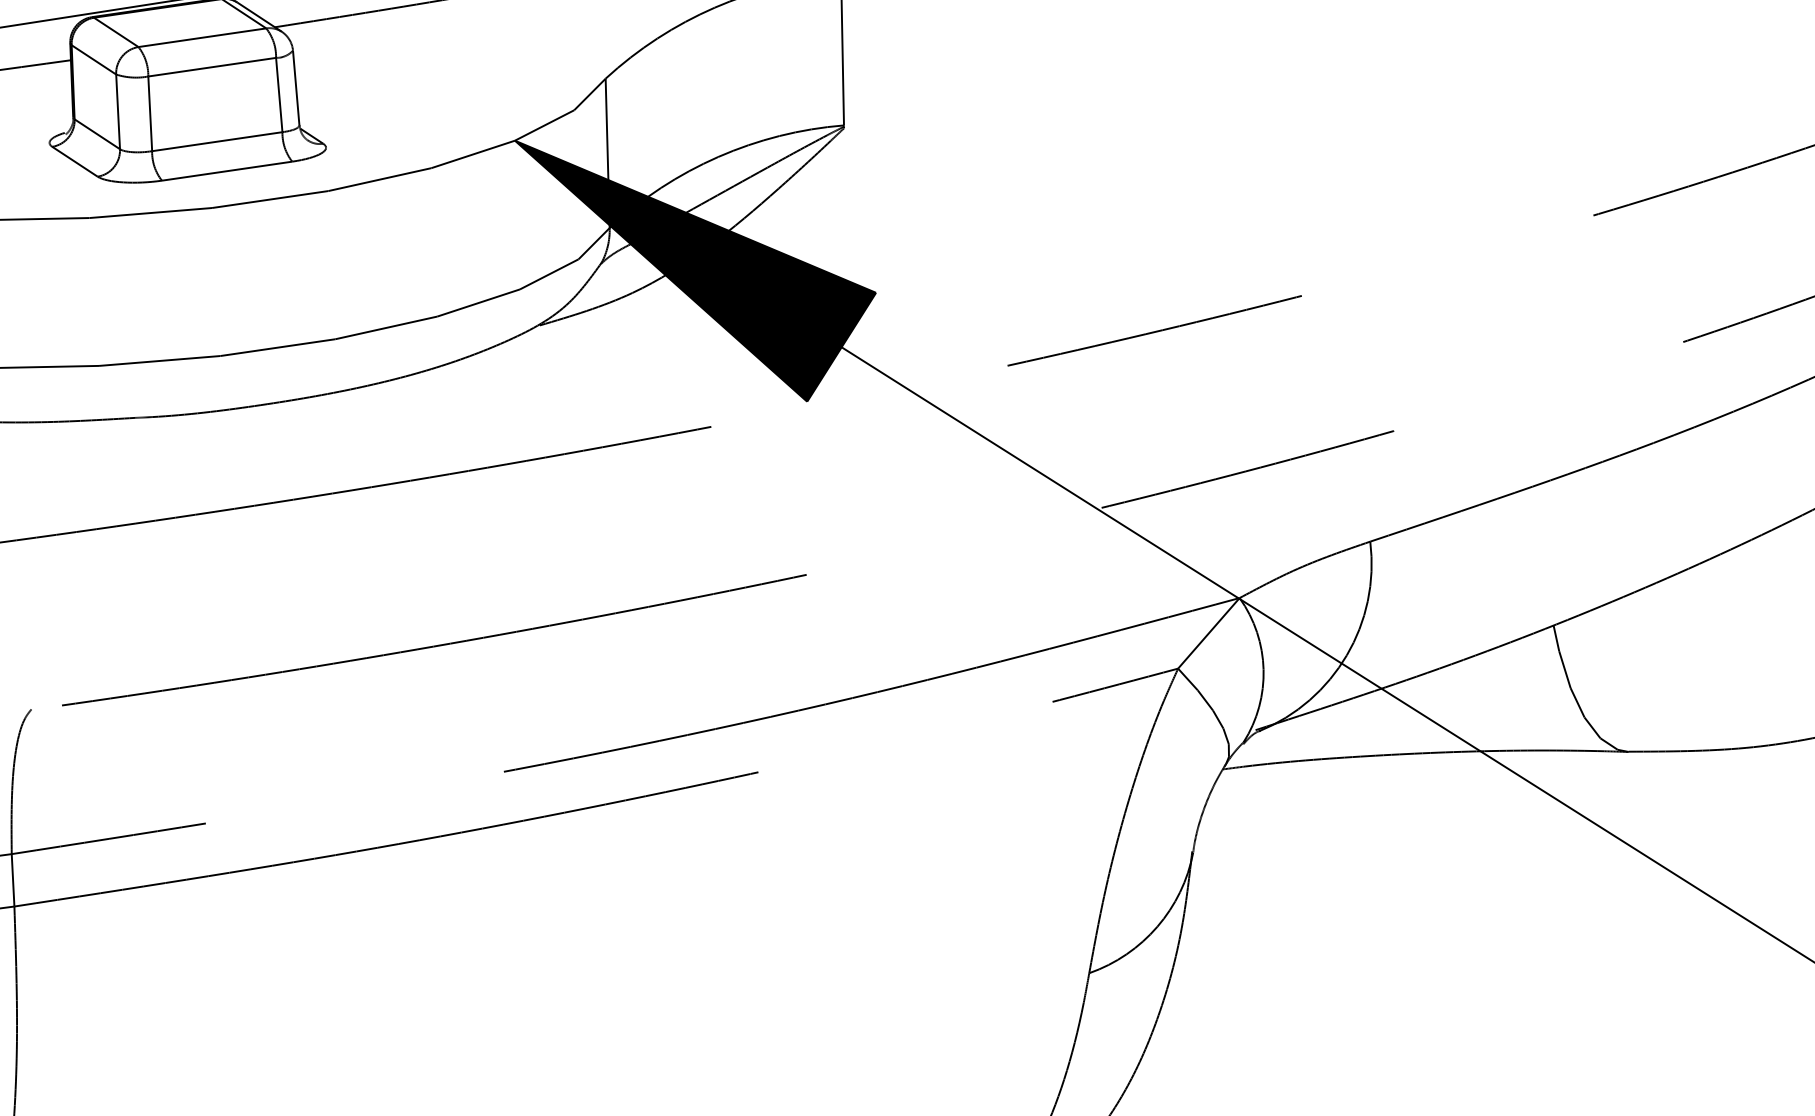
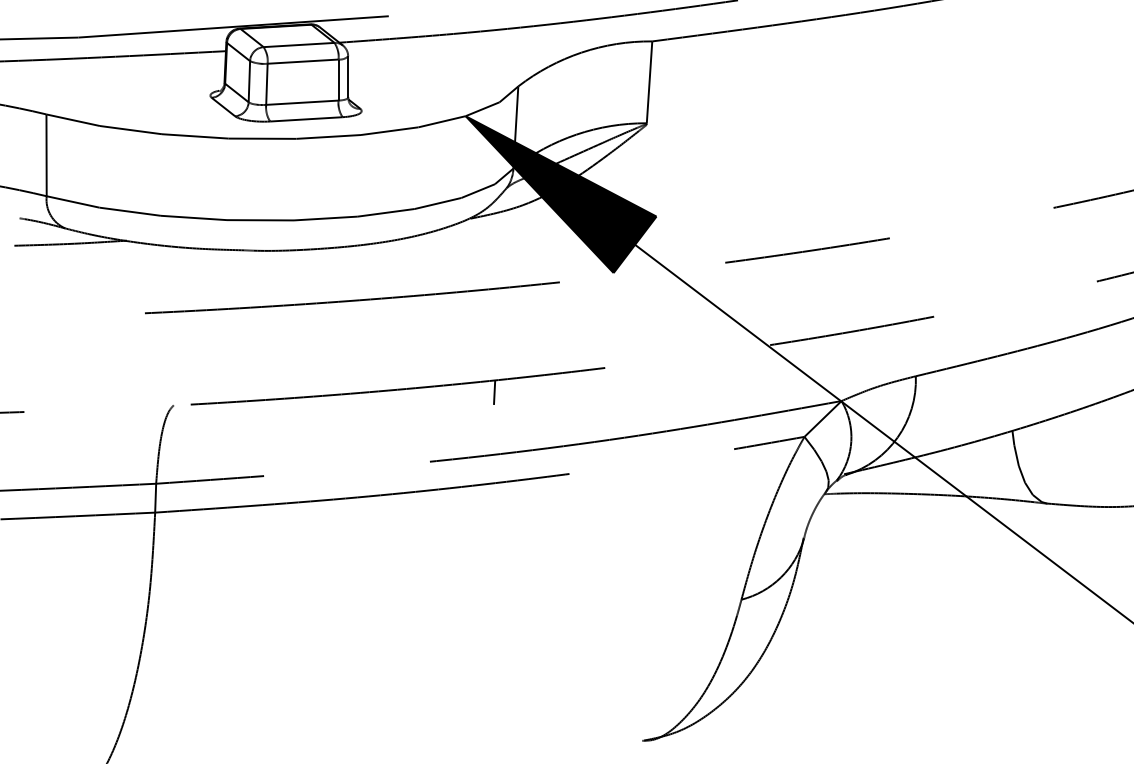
line: (610, 636) -> (494, 392), added

